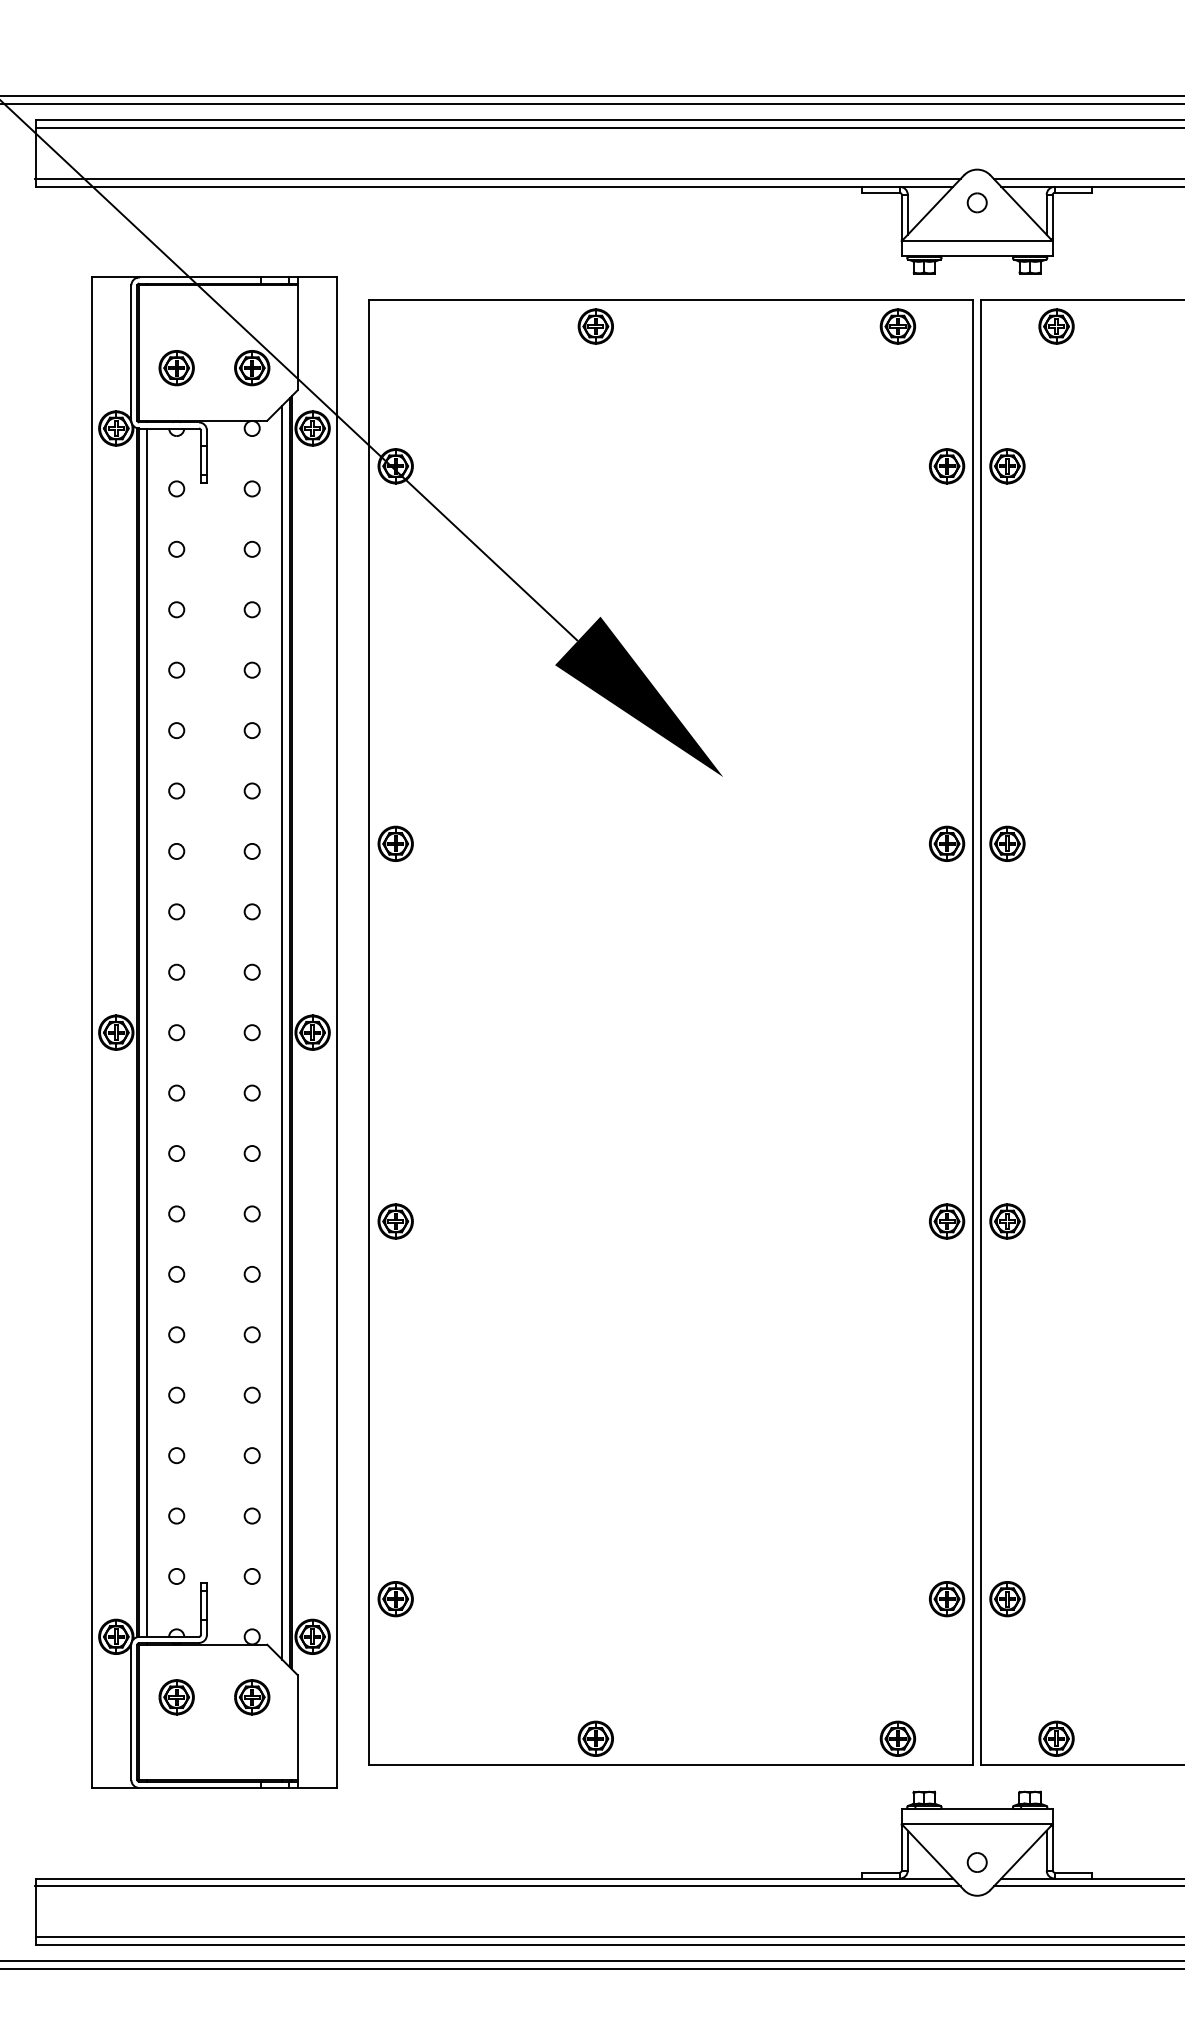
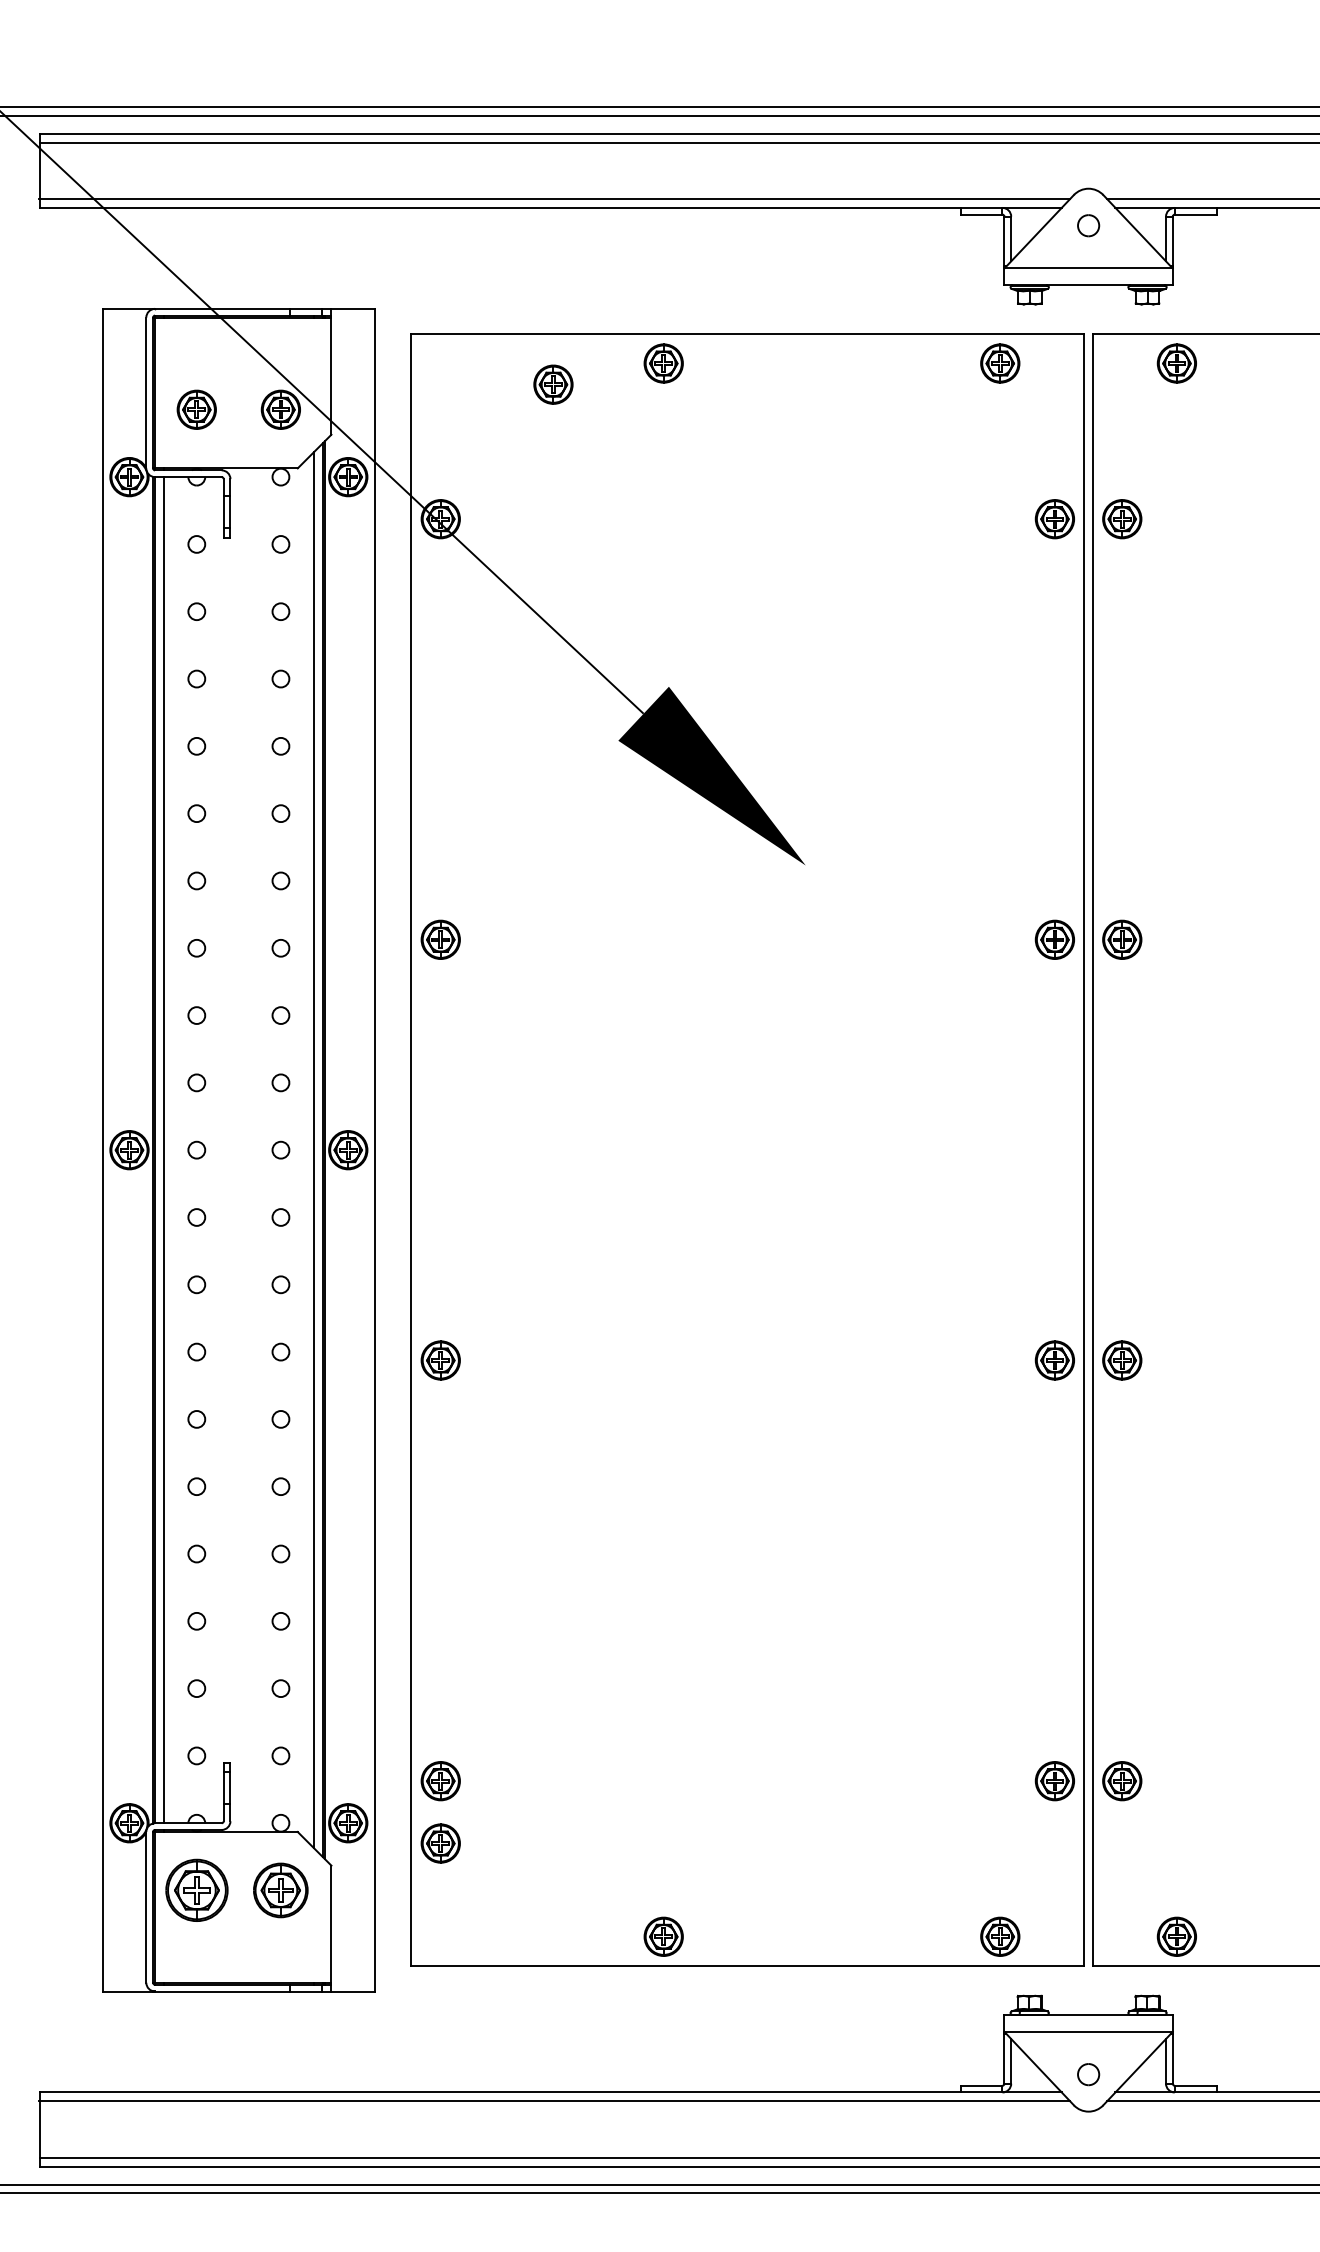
part: (496, 345) -> (553, 384), added
part: (395, 1655) -> (440, 1843), added
part: (176, 1697) -> (196, 1890), size x1.6
part: (252, 1697) -> (281, 1890), size x1.4

